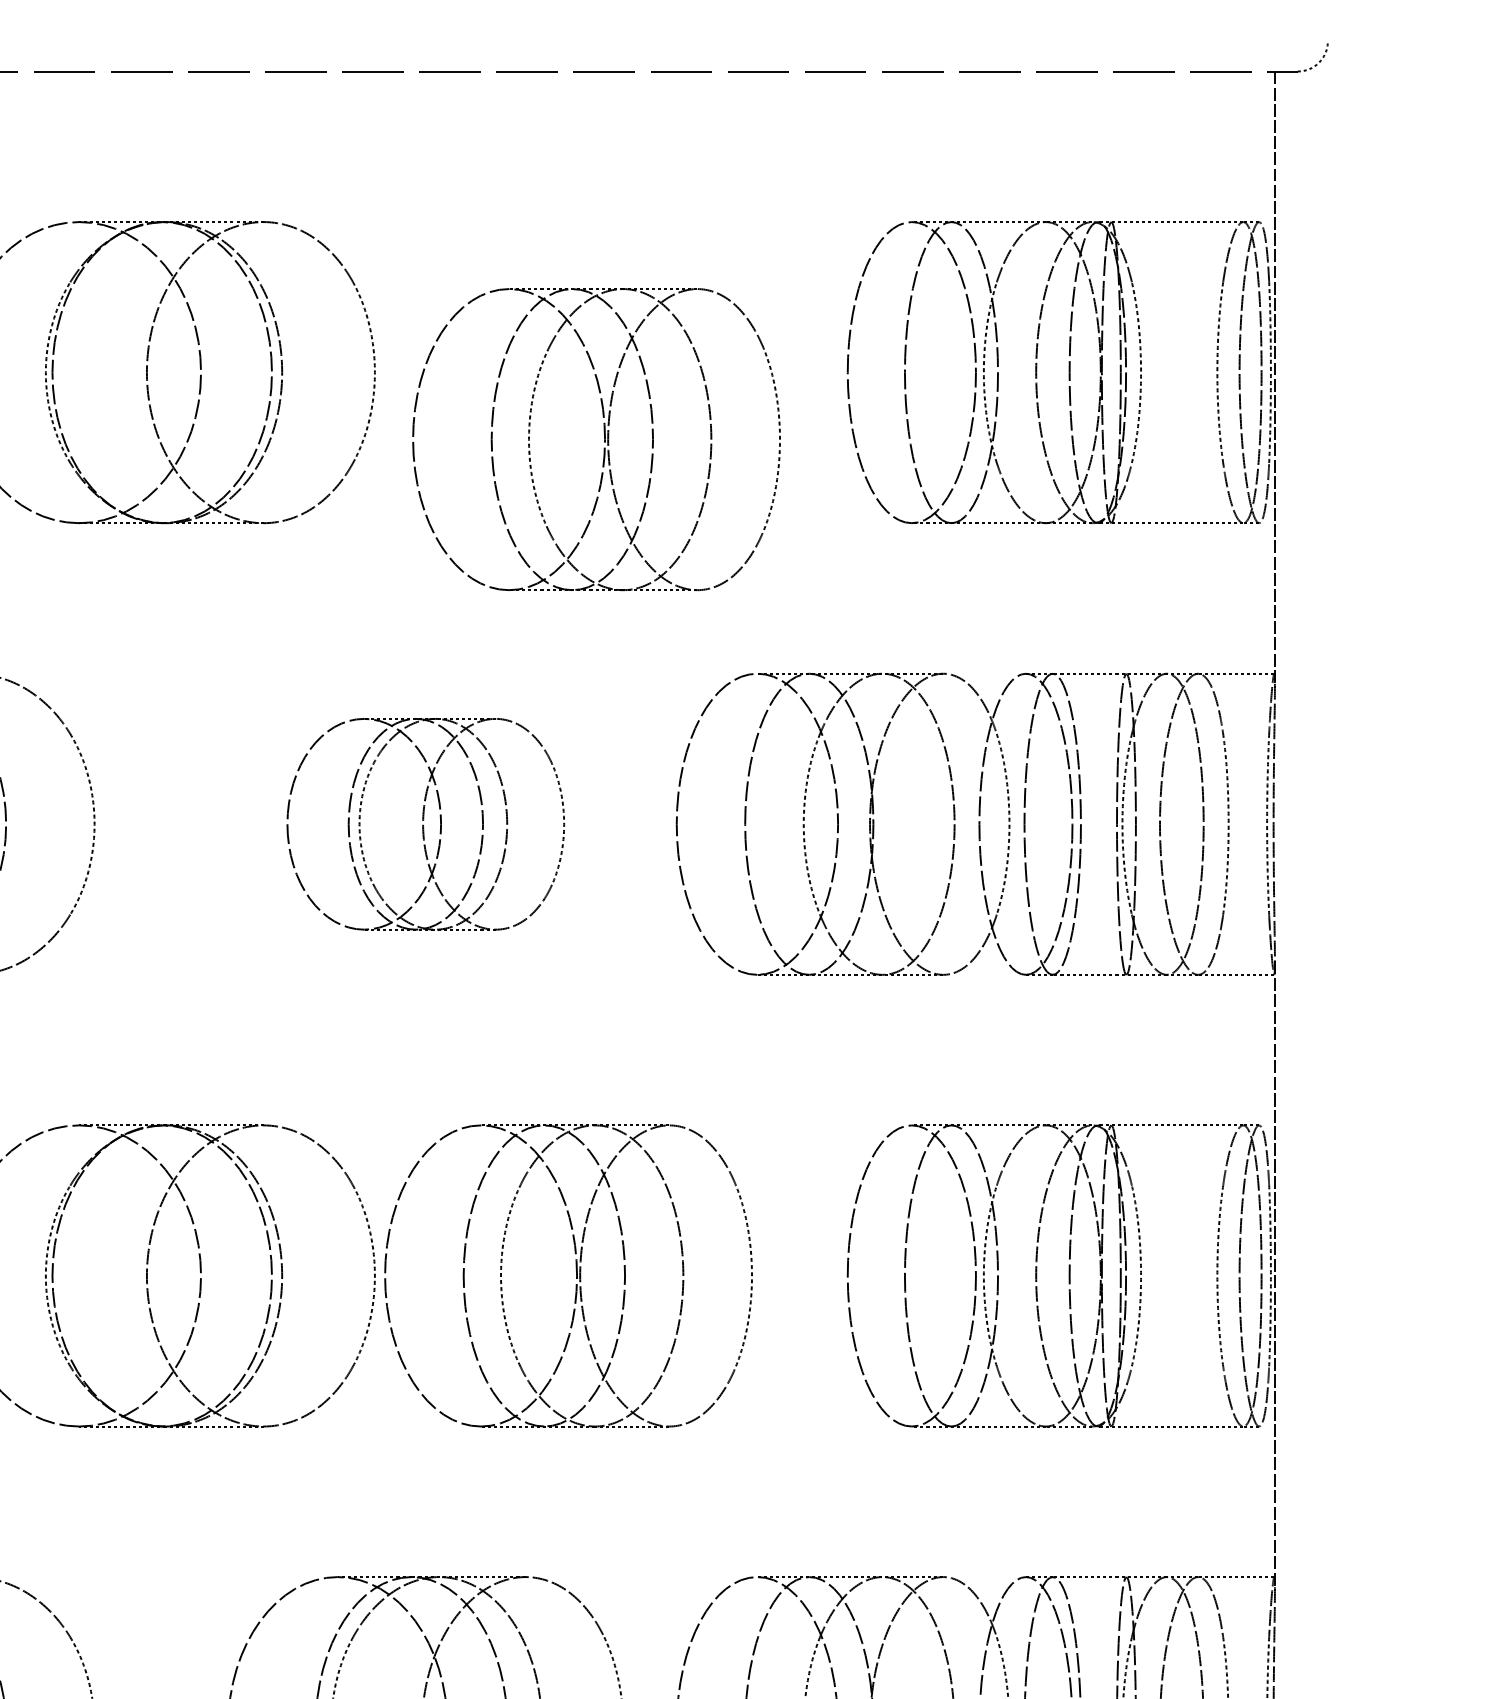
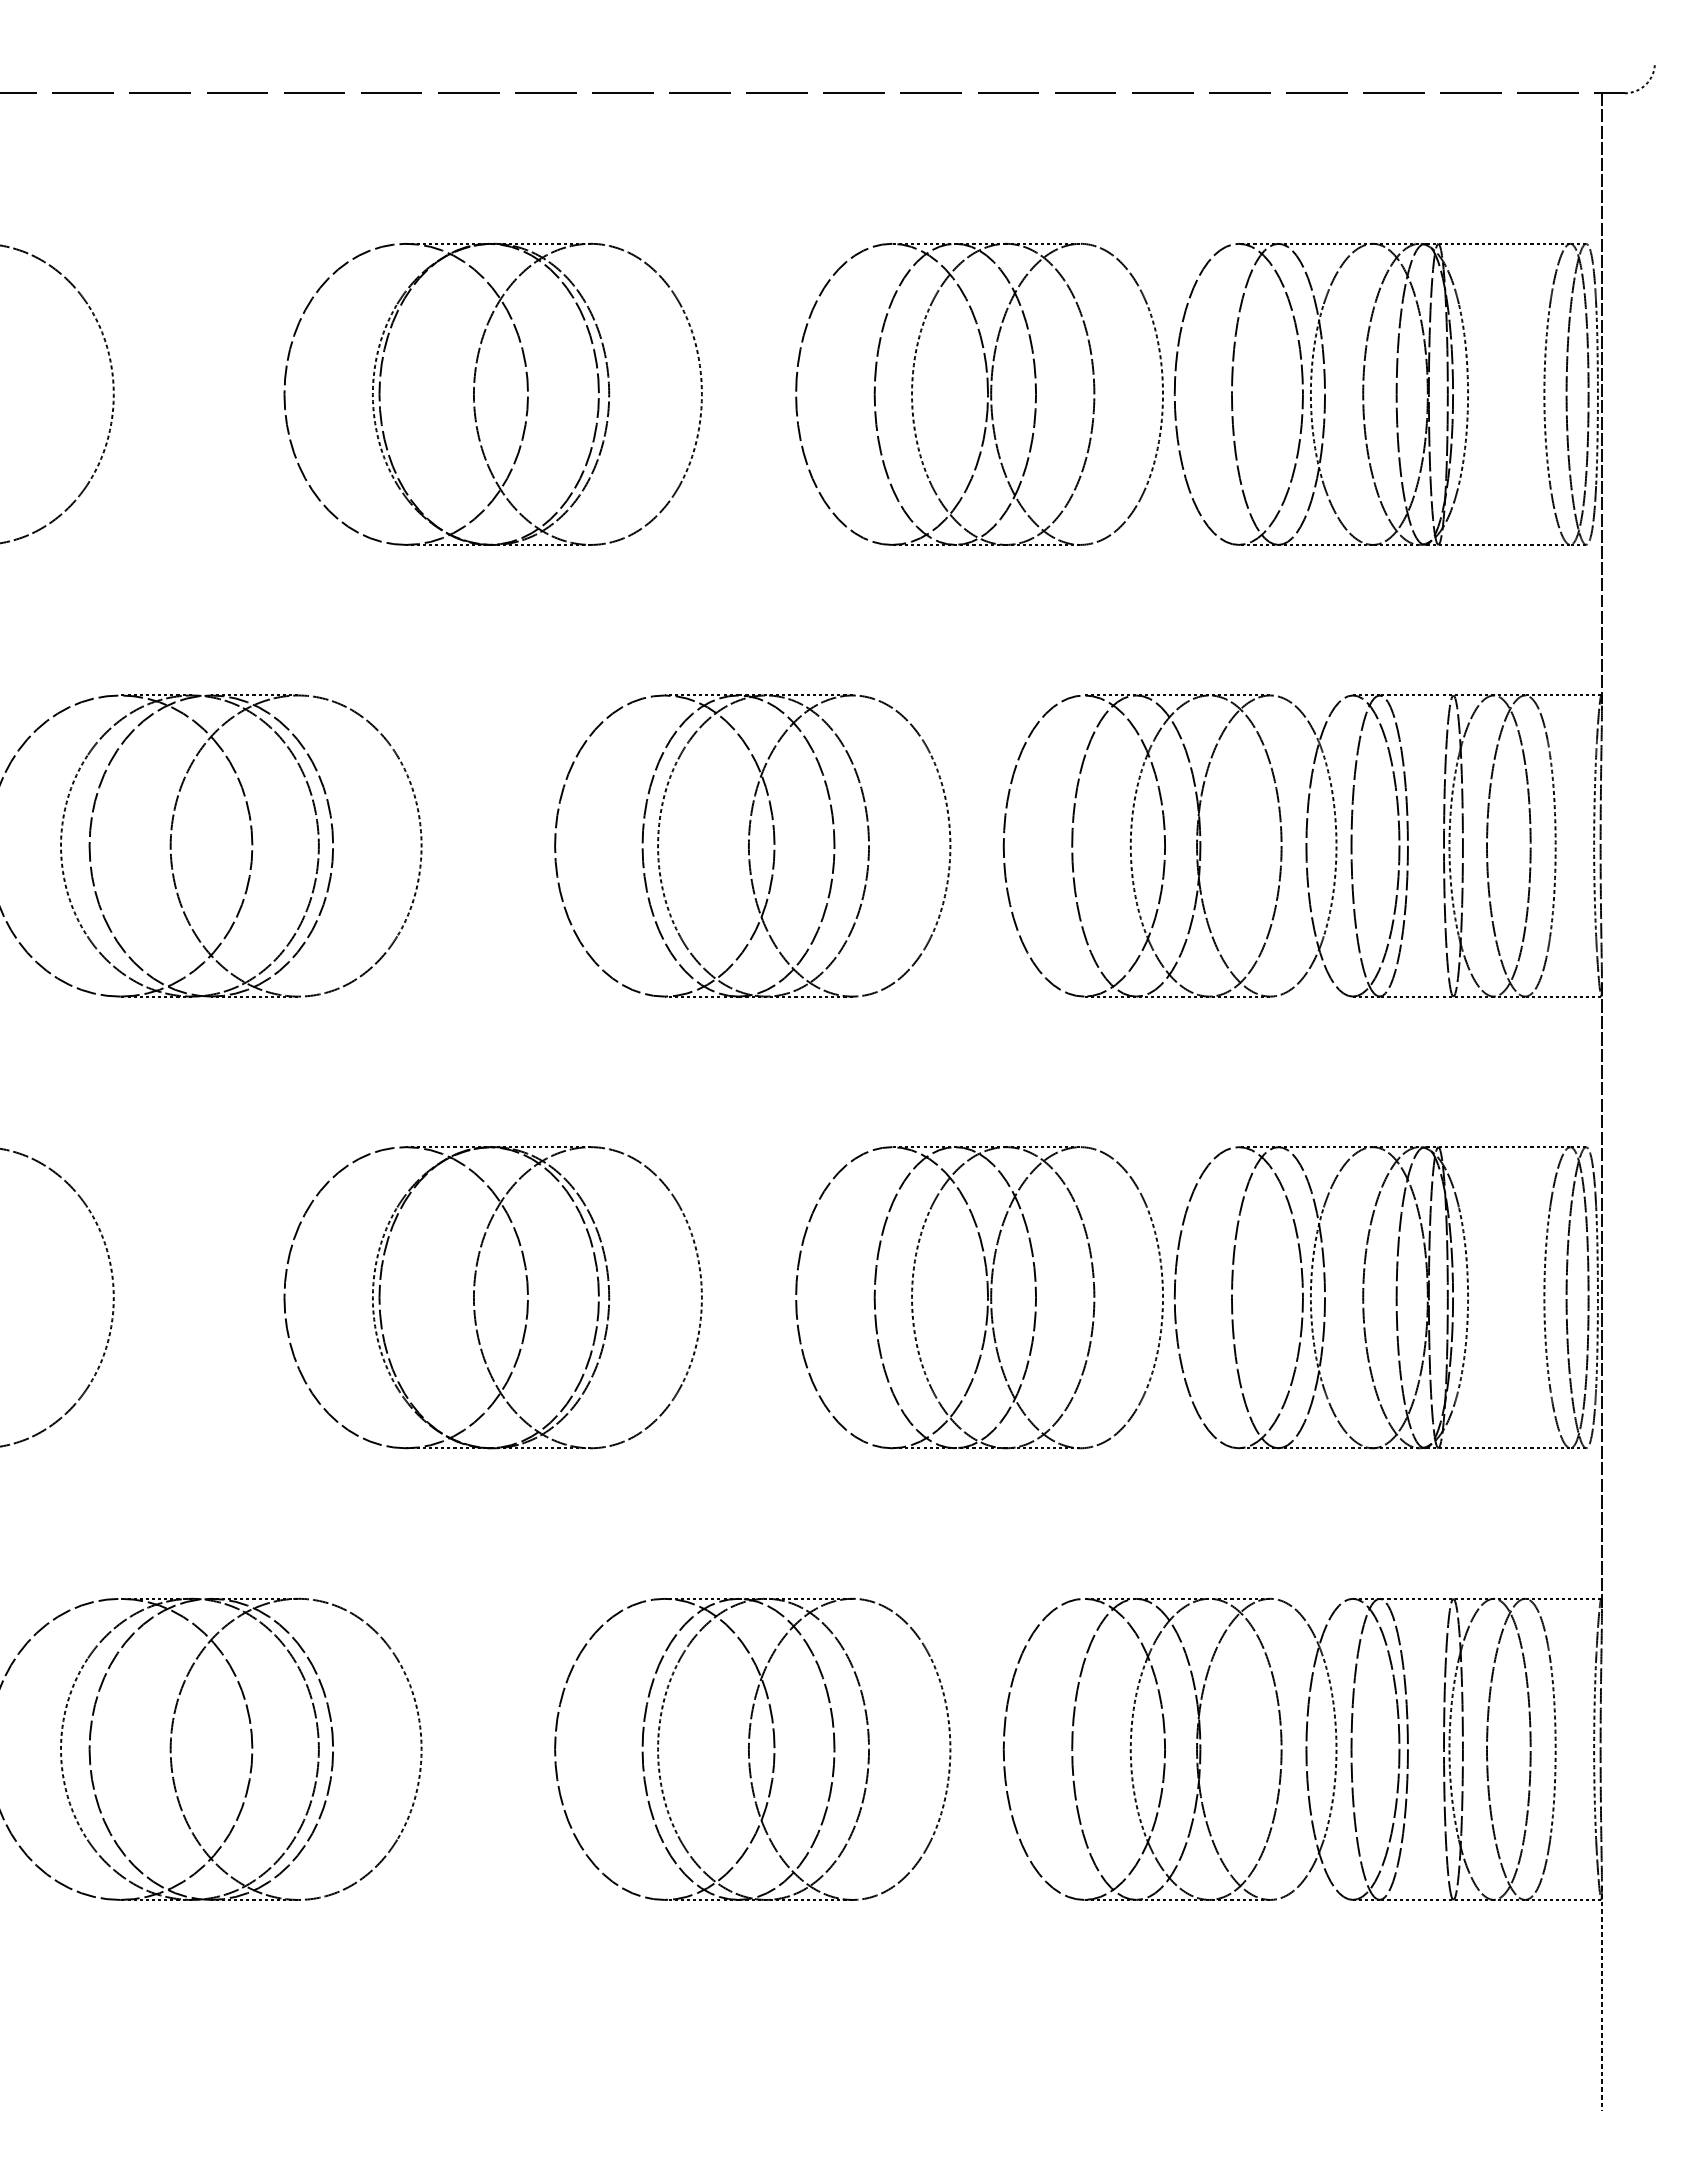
part: (604, 438) -> (987, 393), moved
part: (425, 823) -> (752, 845), size x1.43
part: (576, 1275) -> (987, 1297), moved

